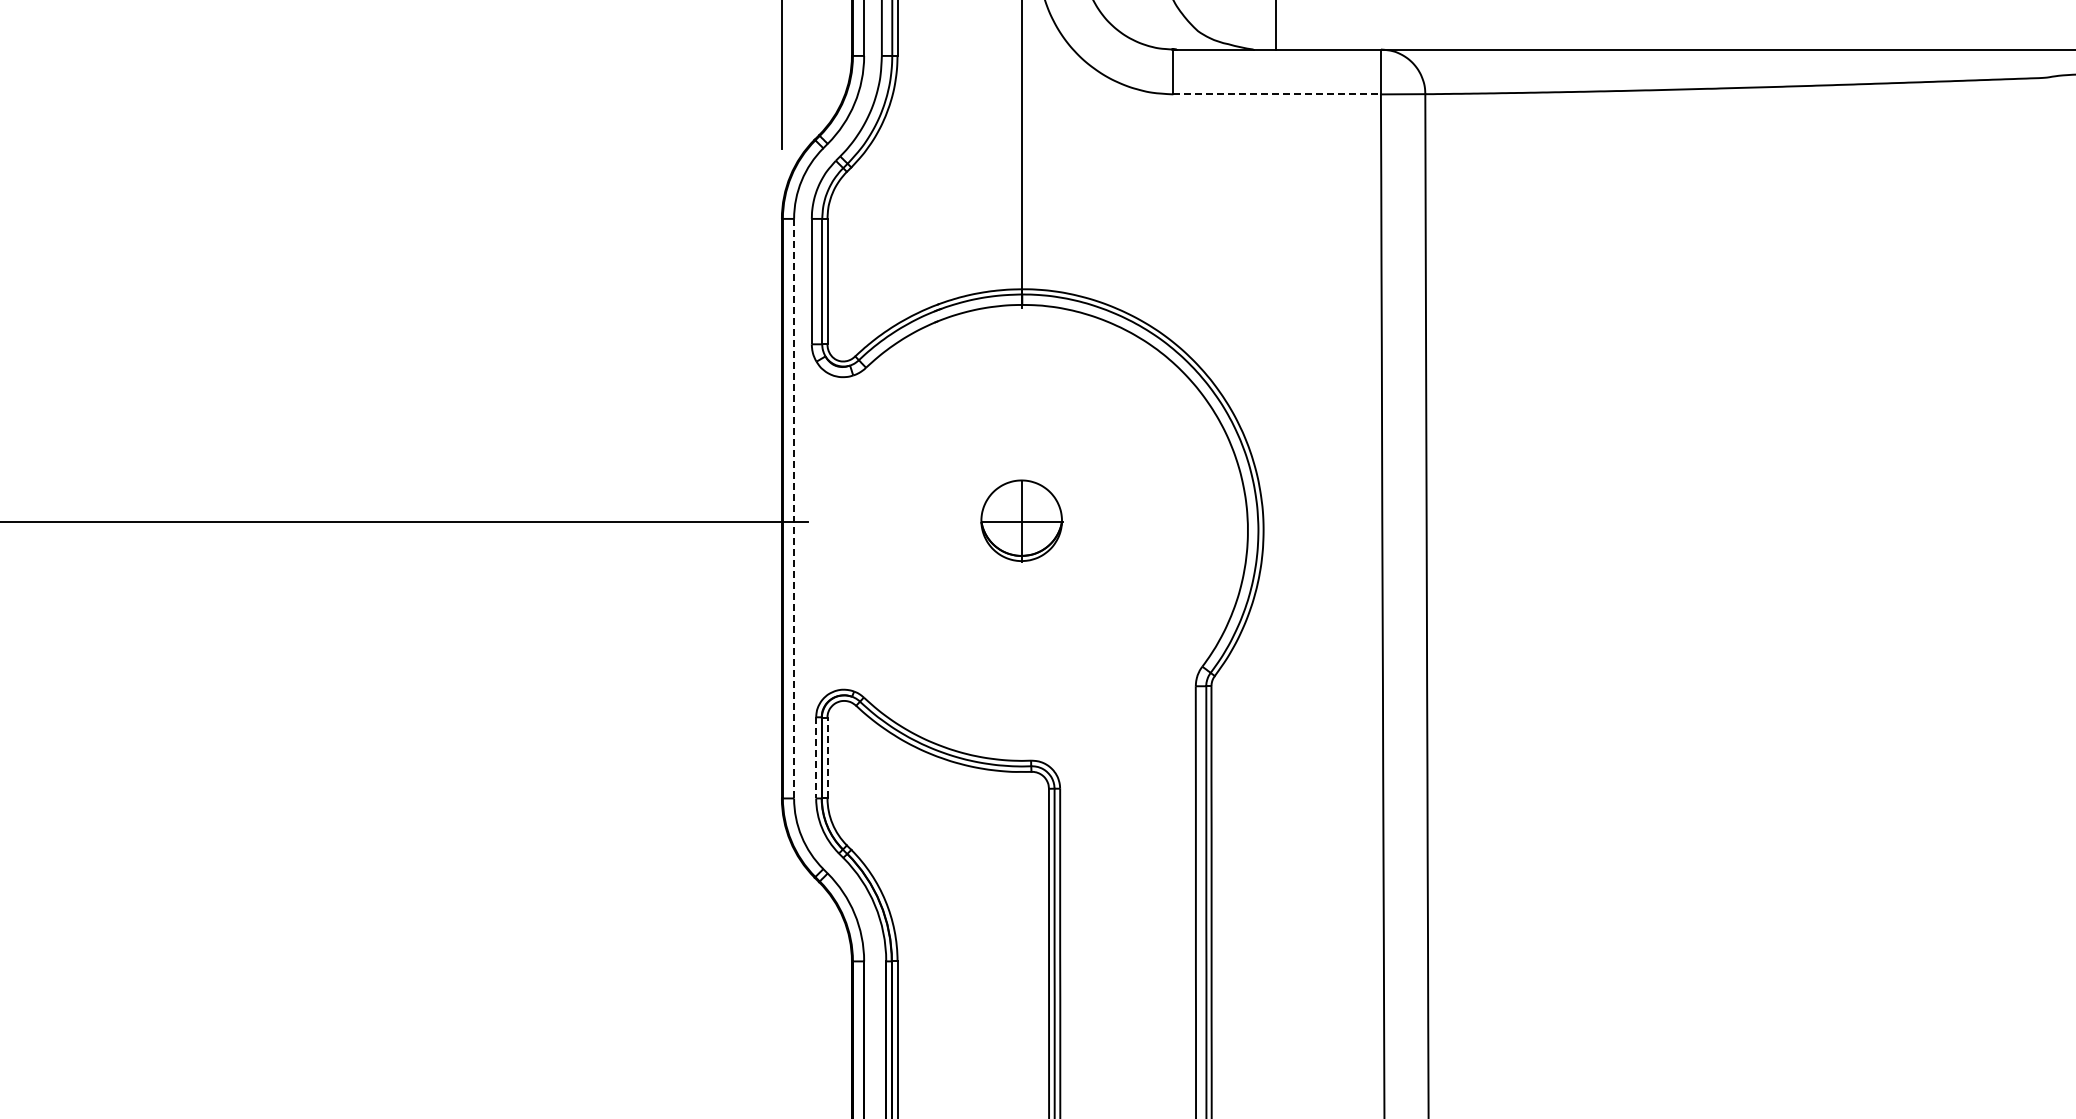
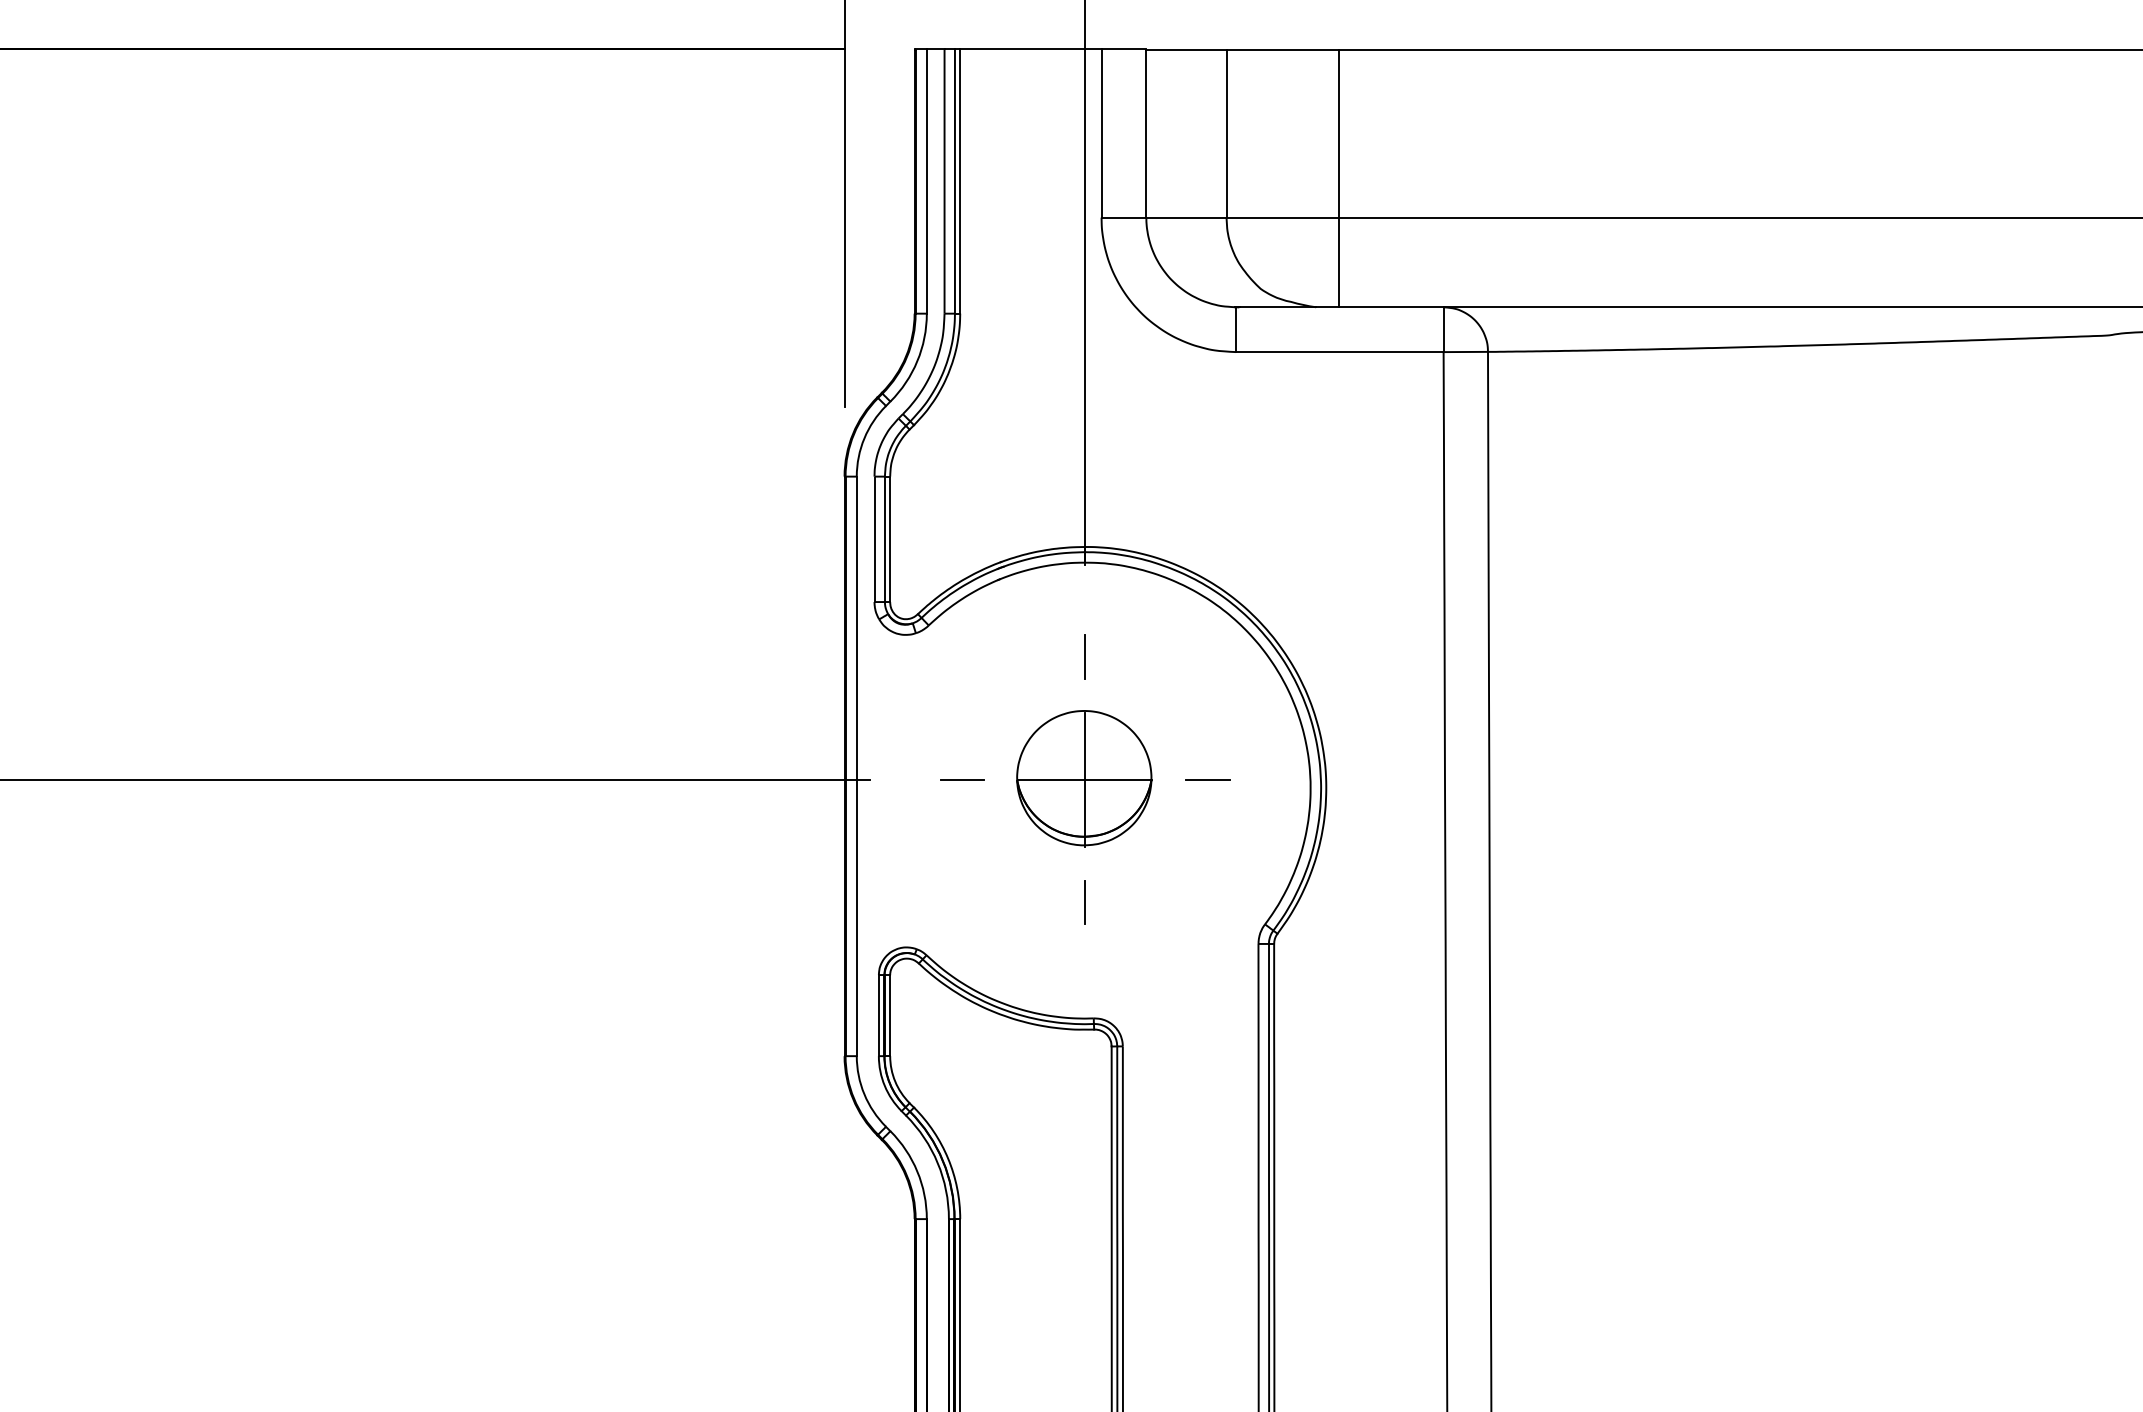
line: (1276, 94) -> (1339, 352), dashed -> solid
line: (1022, 398) -> (1085, 656), added
line: (793, 508) -> (856, 766), dashed -> solid
part: (1021, 520) -> (1084, 778), size x1.67
line: (899, 521) -> (962, 779), added
line: (1144, 521) -> (1207, 779), added
line: (1022, 644) -> (1085, 902), added
line: (815, 757) -> (878, 1015), dashed -> solid
line: (827, 757) -> (890, 1015), dashed -> solid

